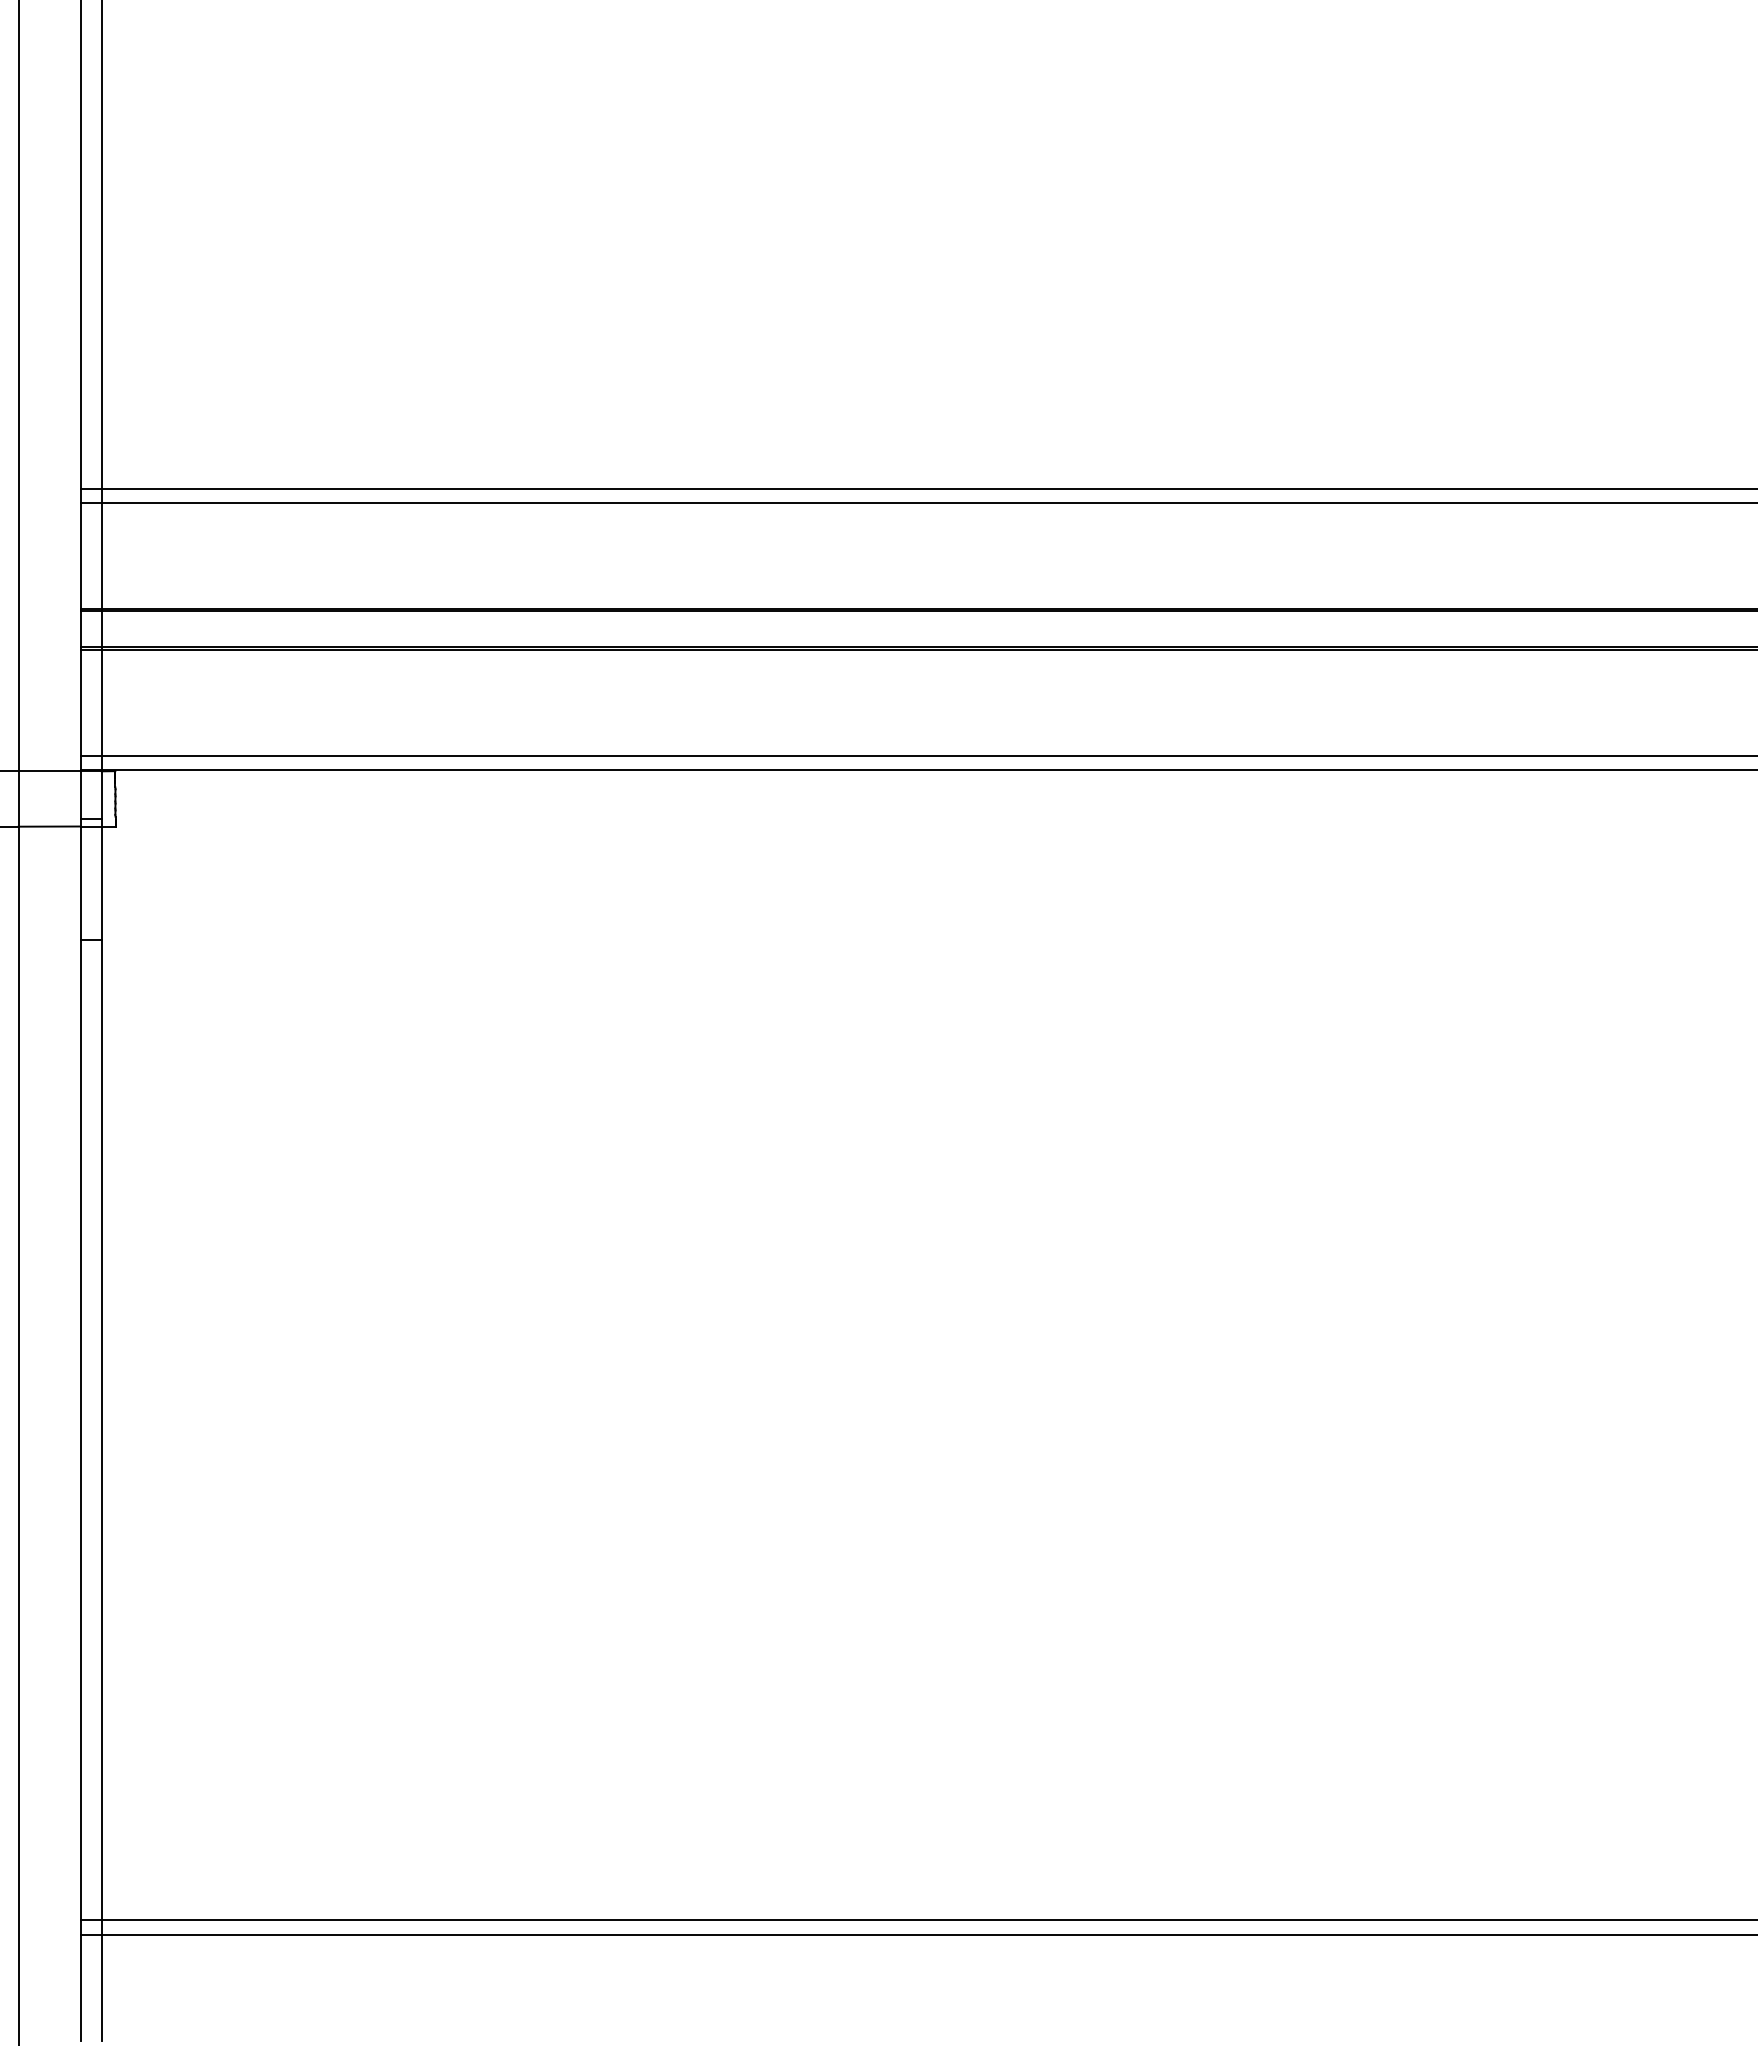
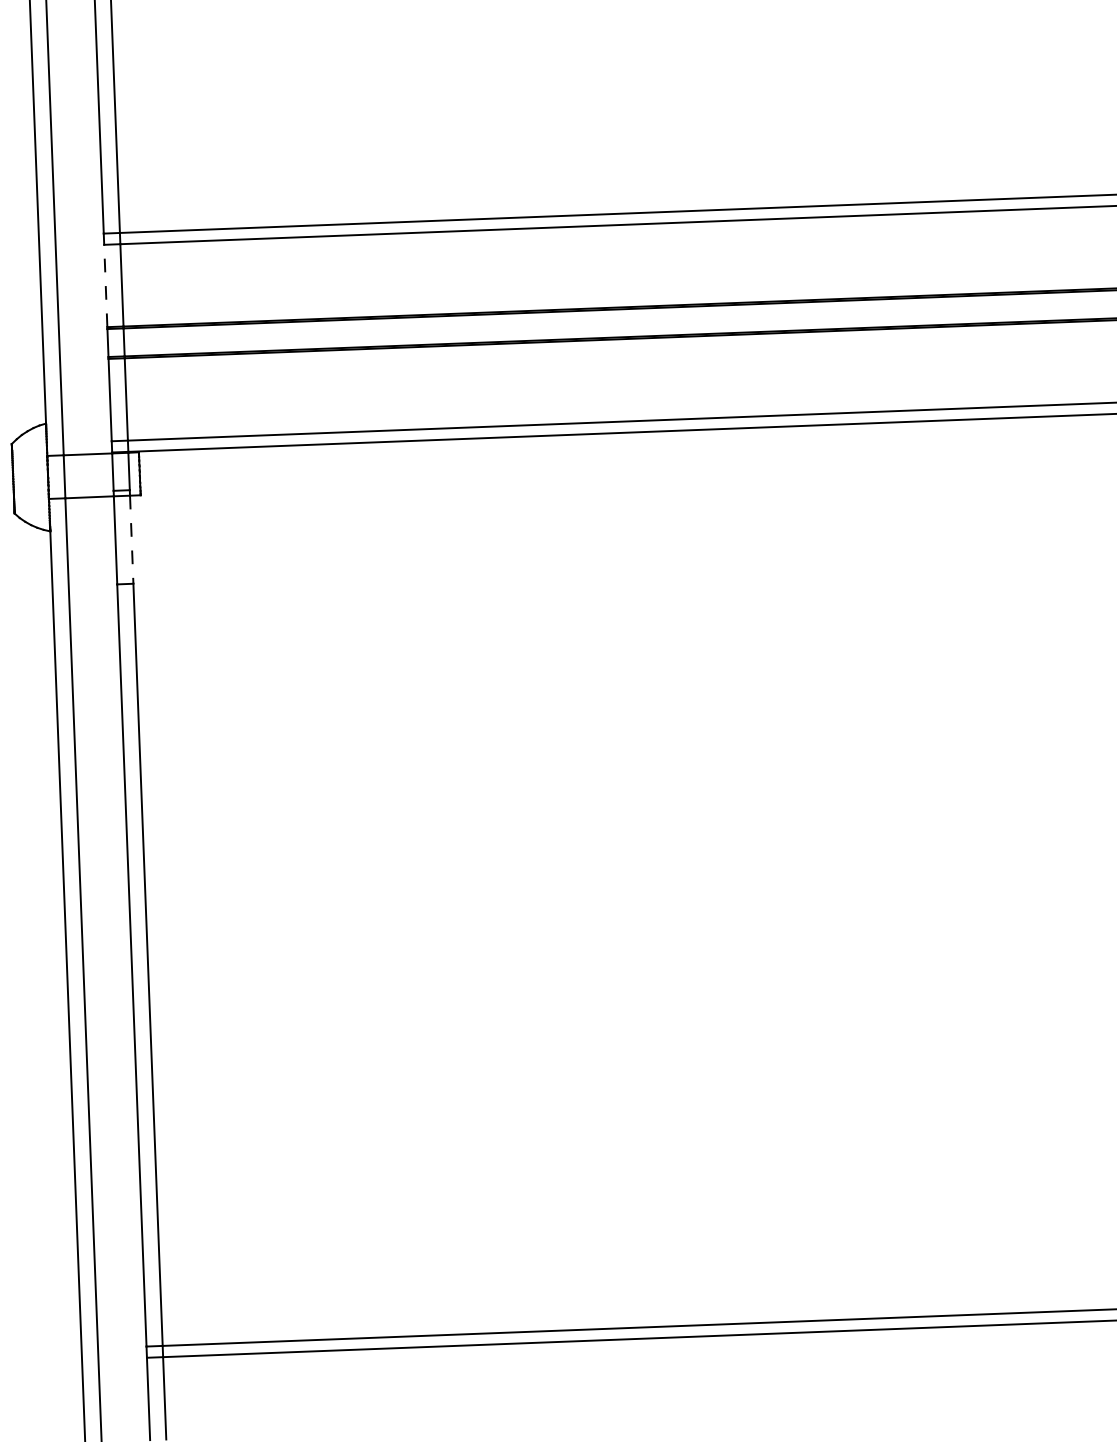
line: (80, 555) -> (105, 285), solid -> dashed
line: (101, 883) -> (131, 540), solid -> dashed

